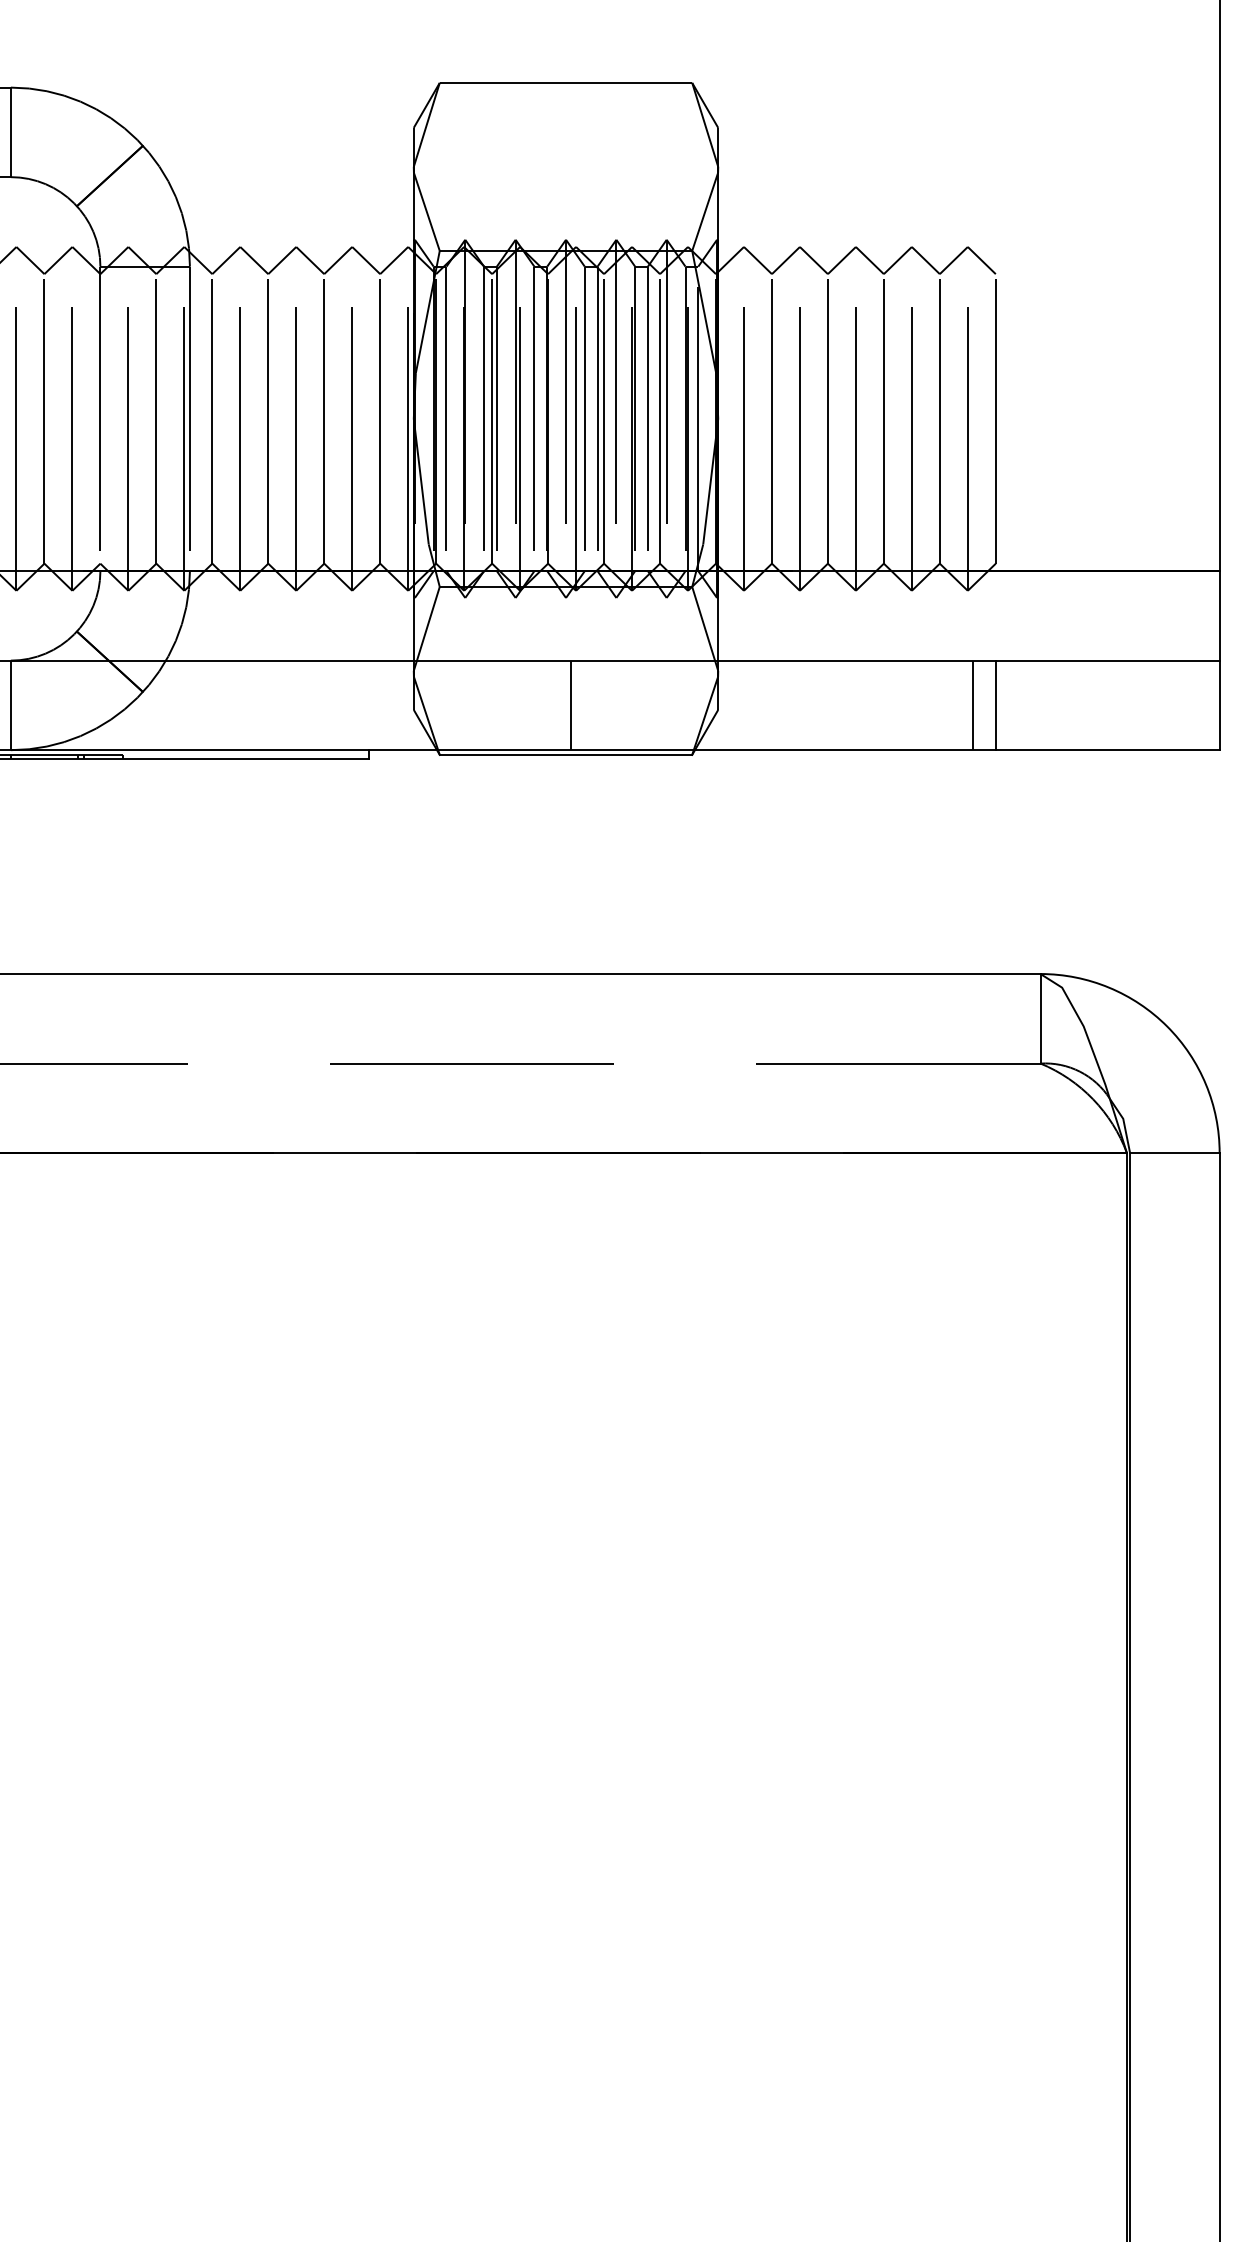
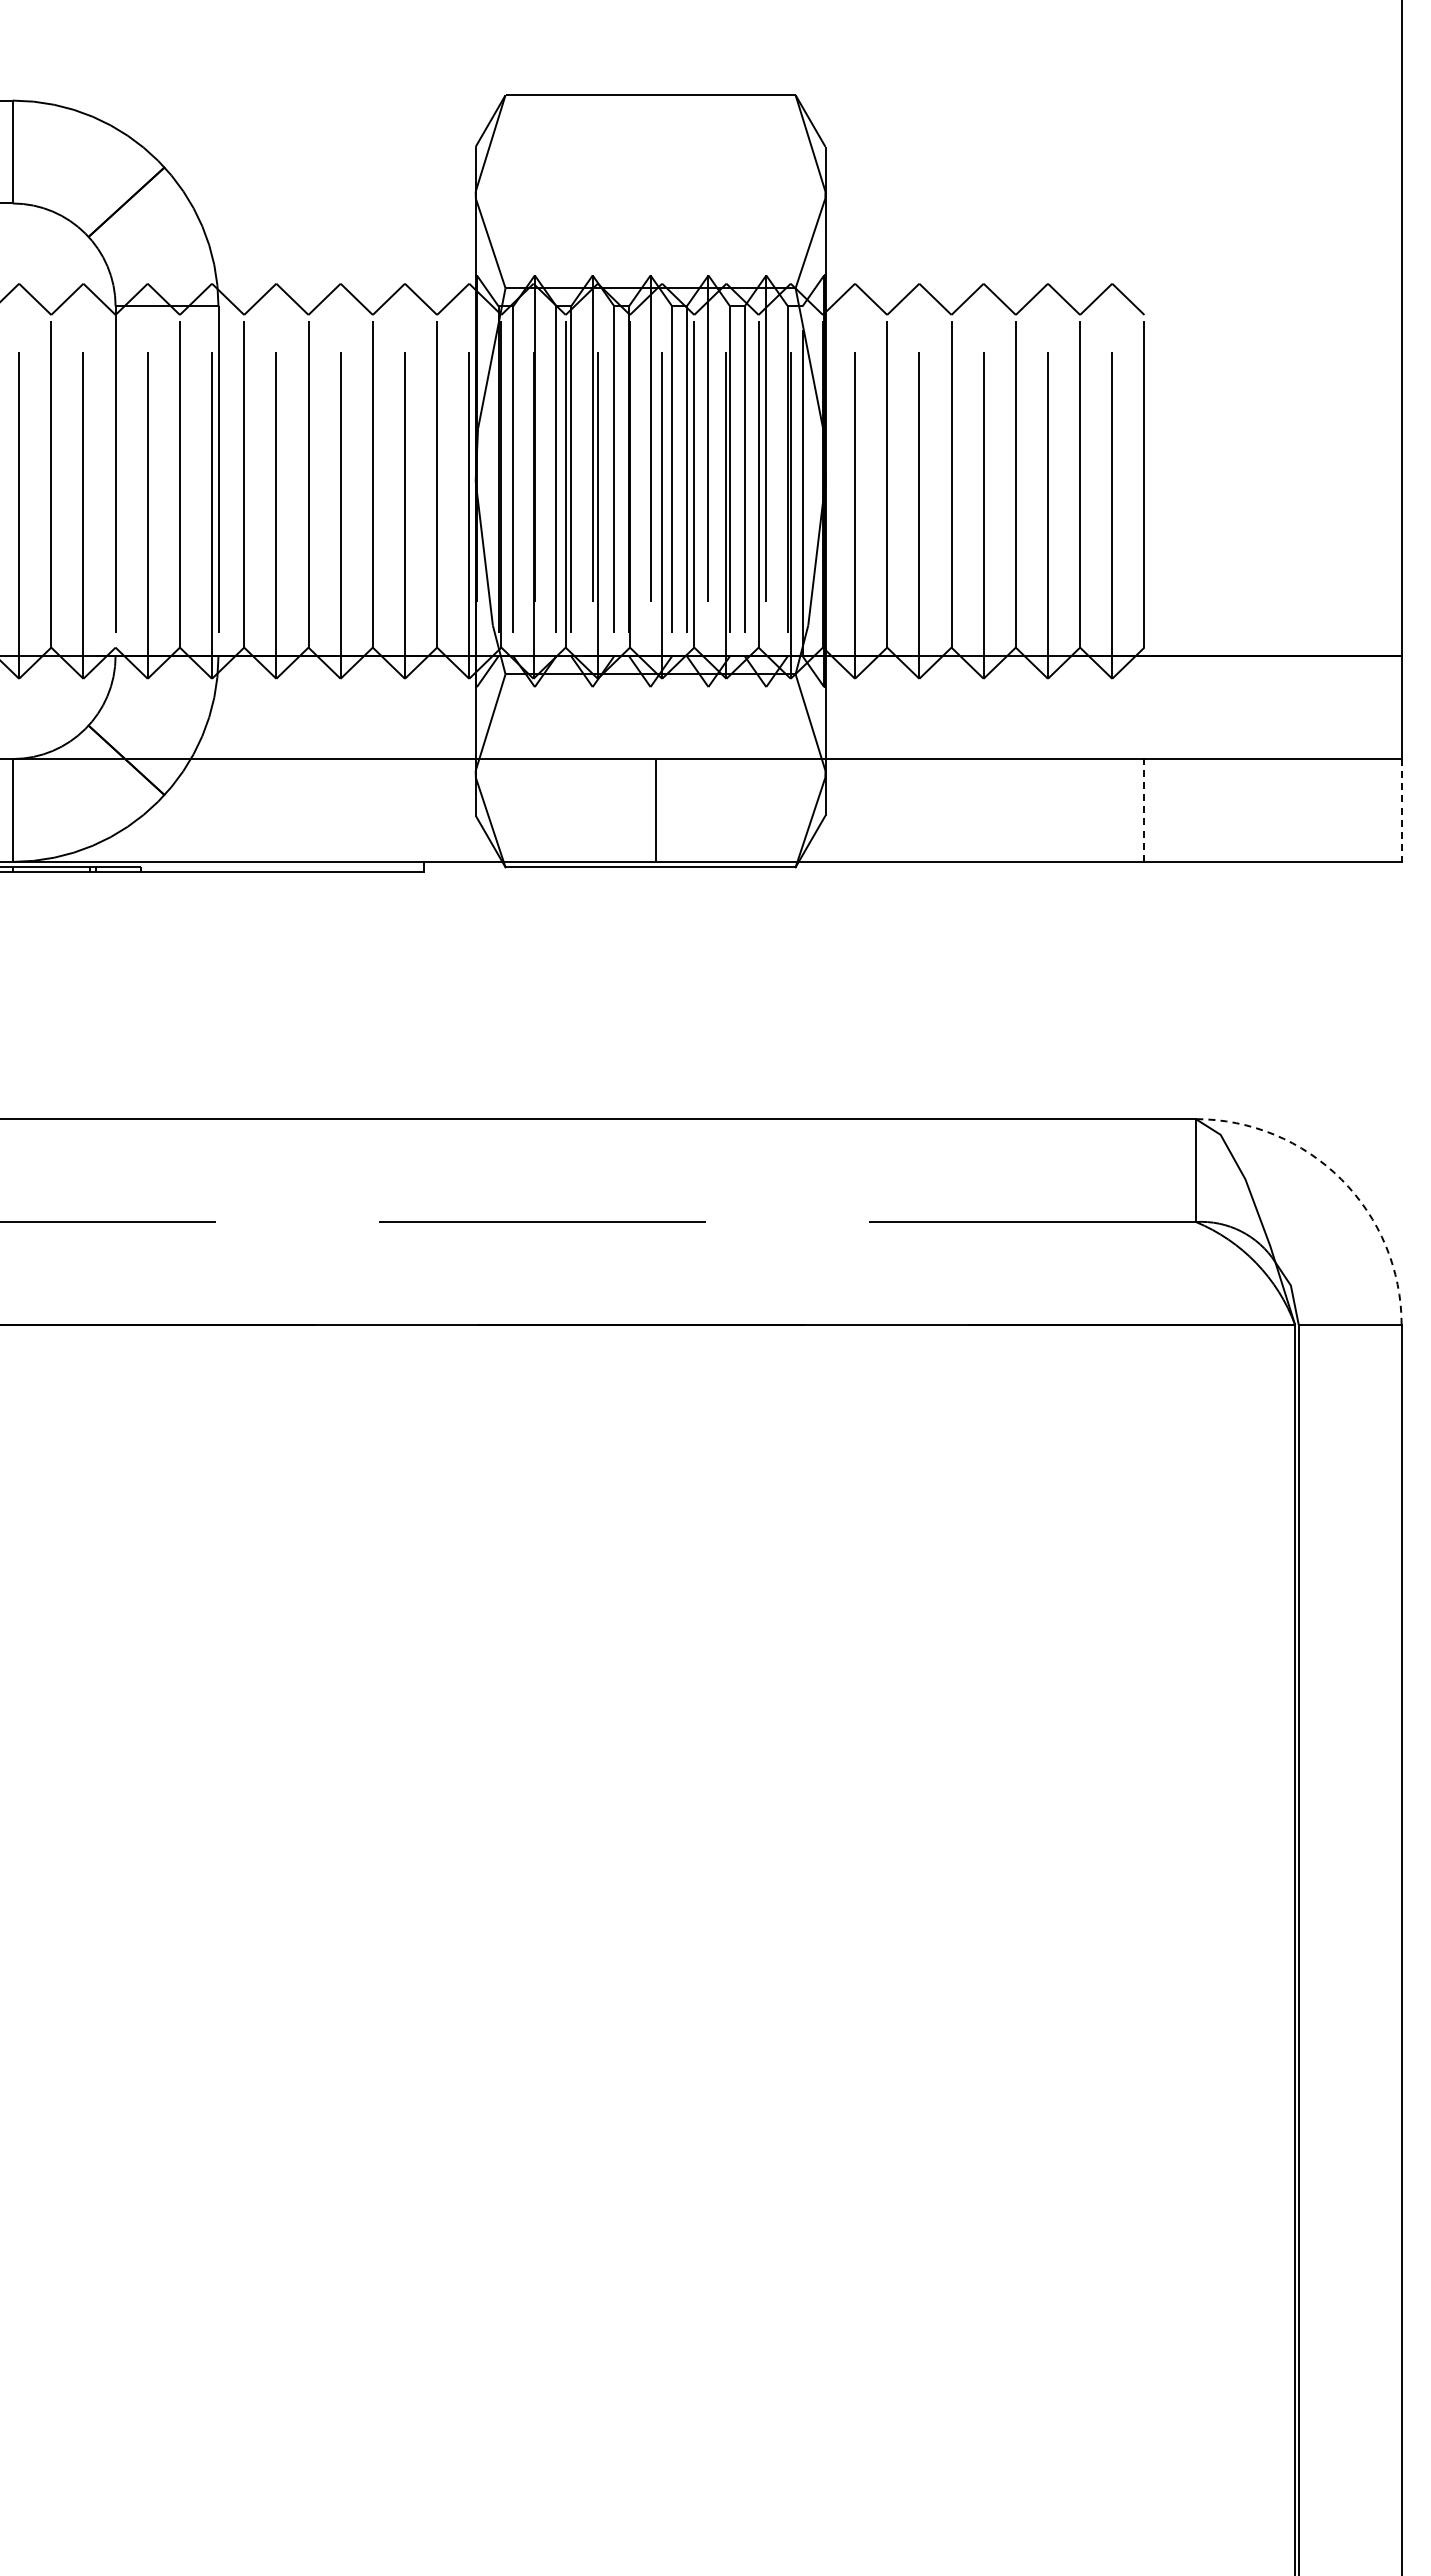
line: (995, 704) -> (1144, 809), solid -> dashed
line: (973, 705) -> (1118, 810), removed
line: (1219, 705) -> (1401, 810), solid -> dashed
arc: (1167, 1026) -> (1341, 1179), solid -> dashed

